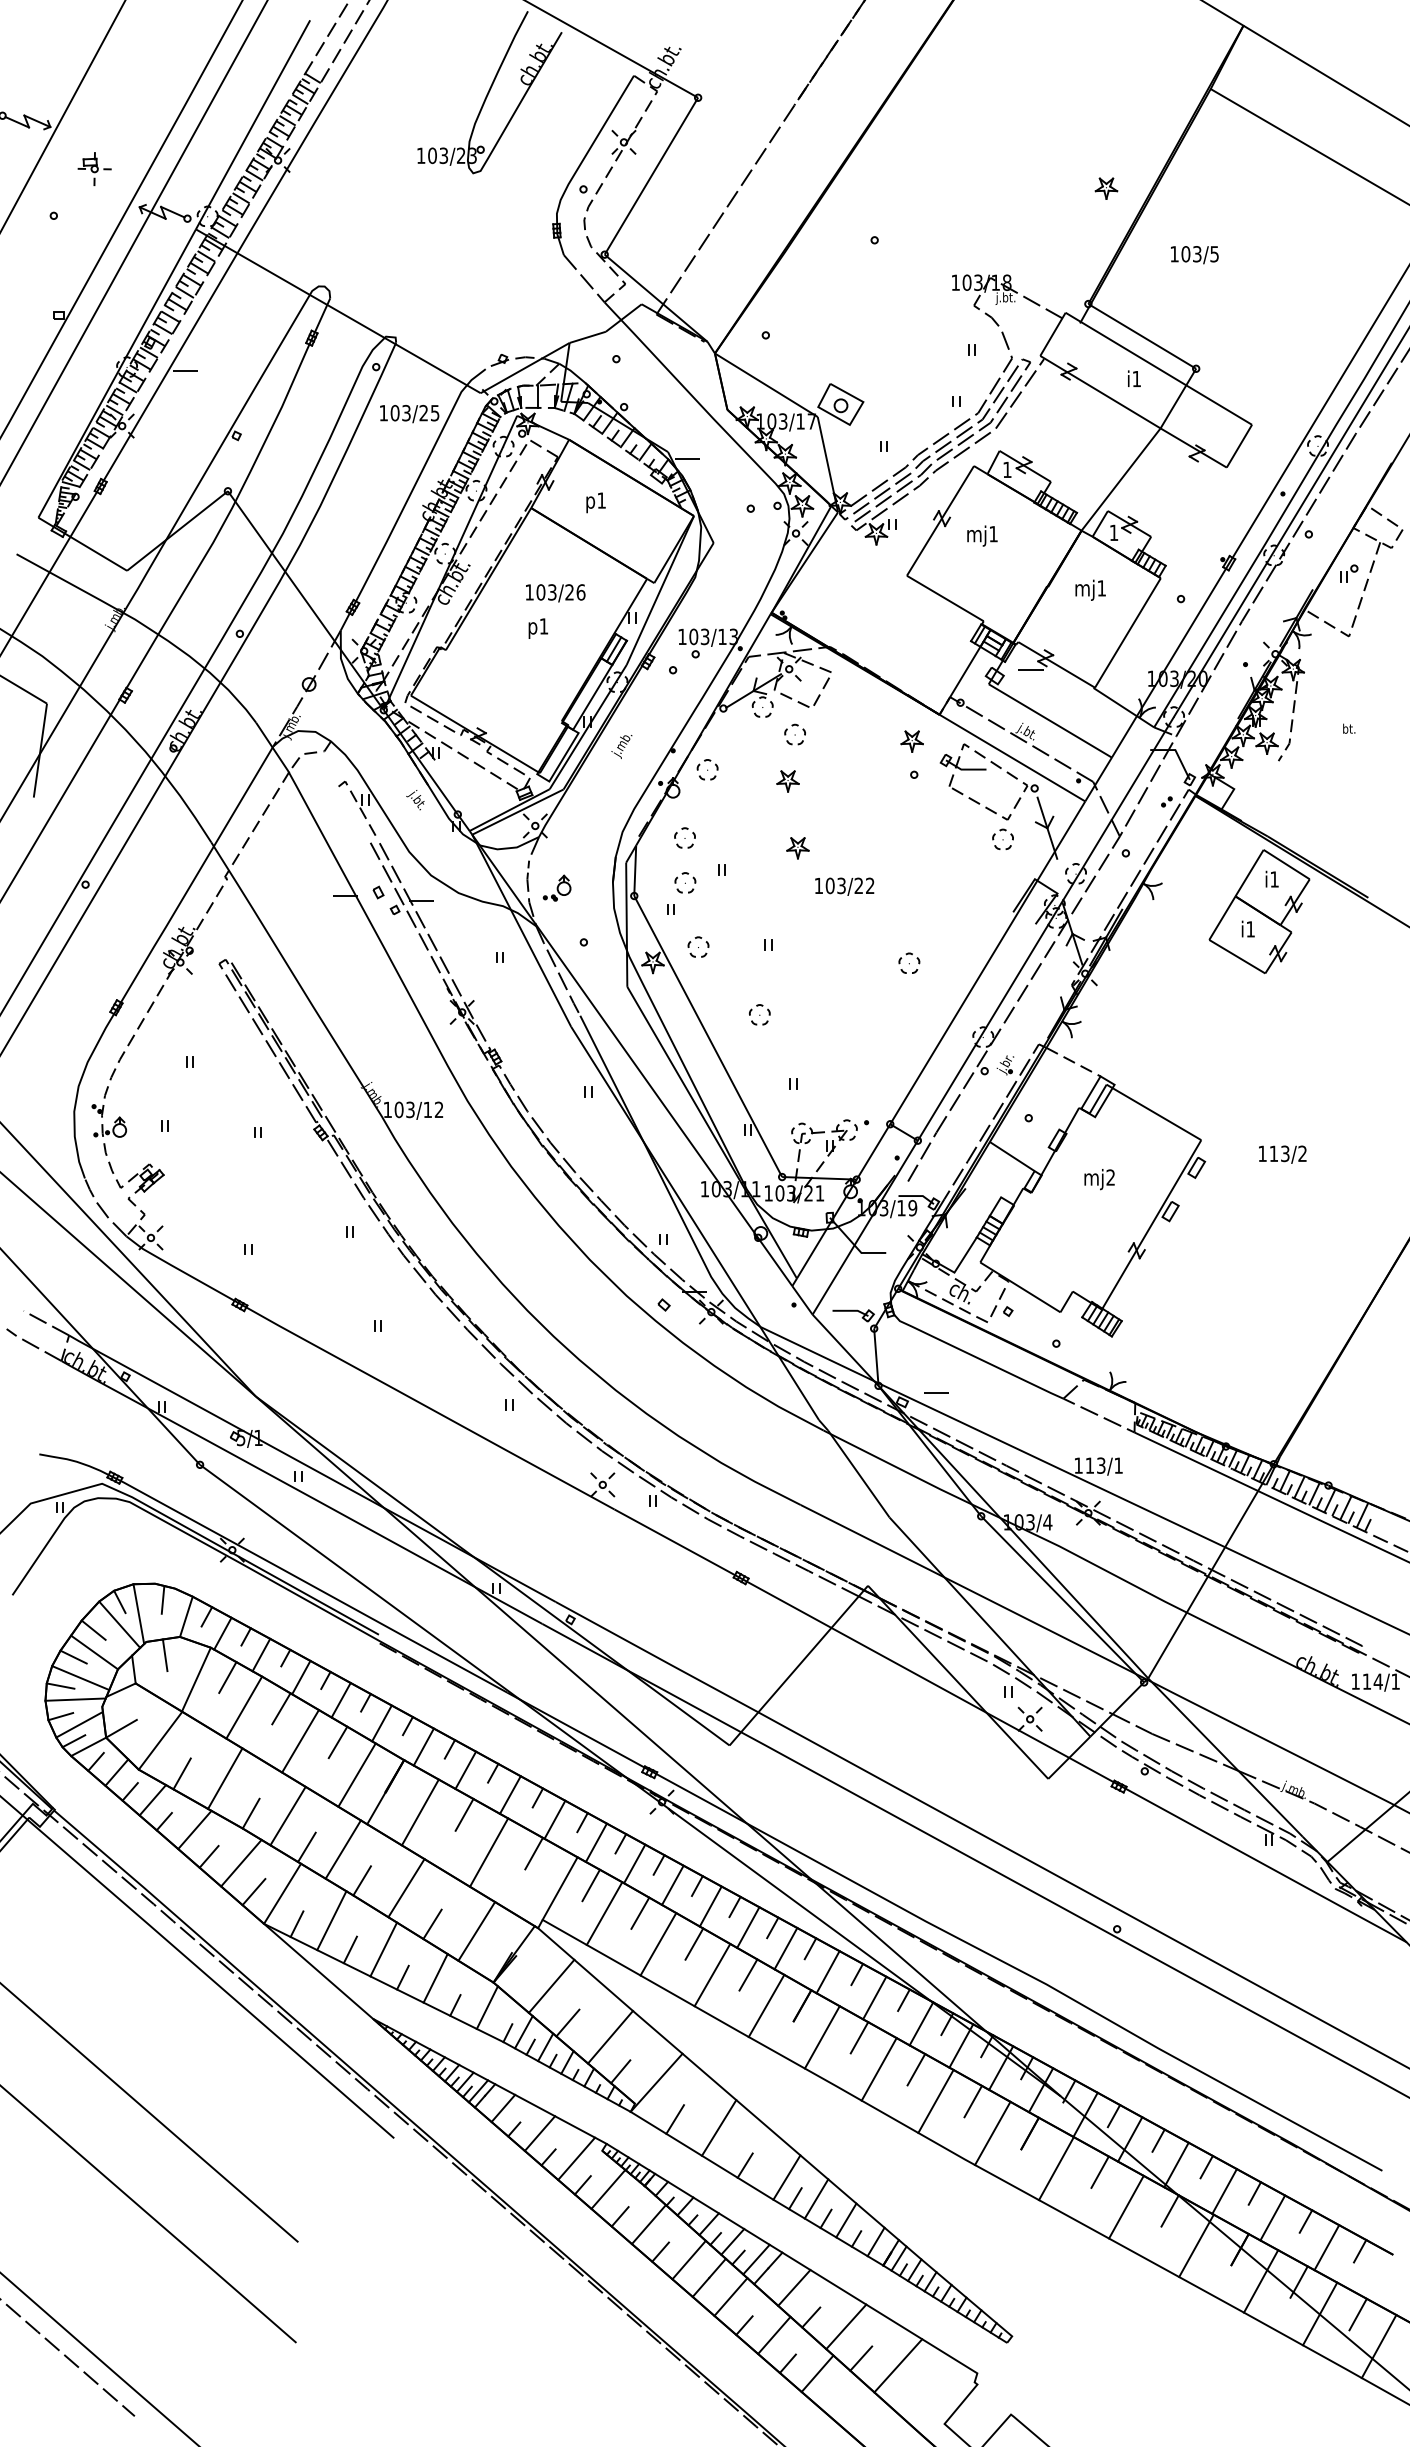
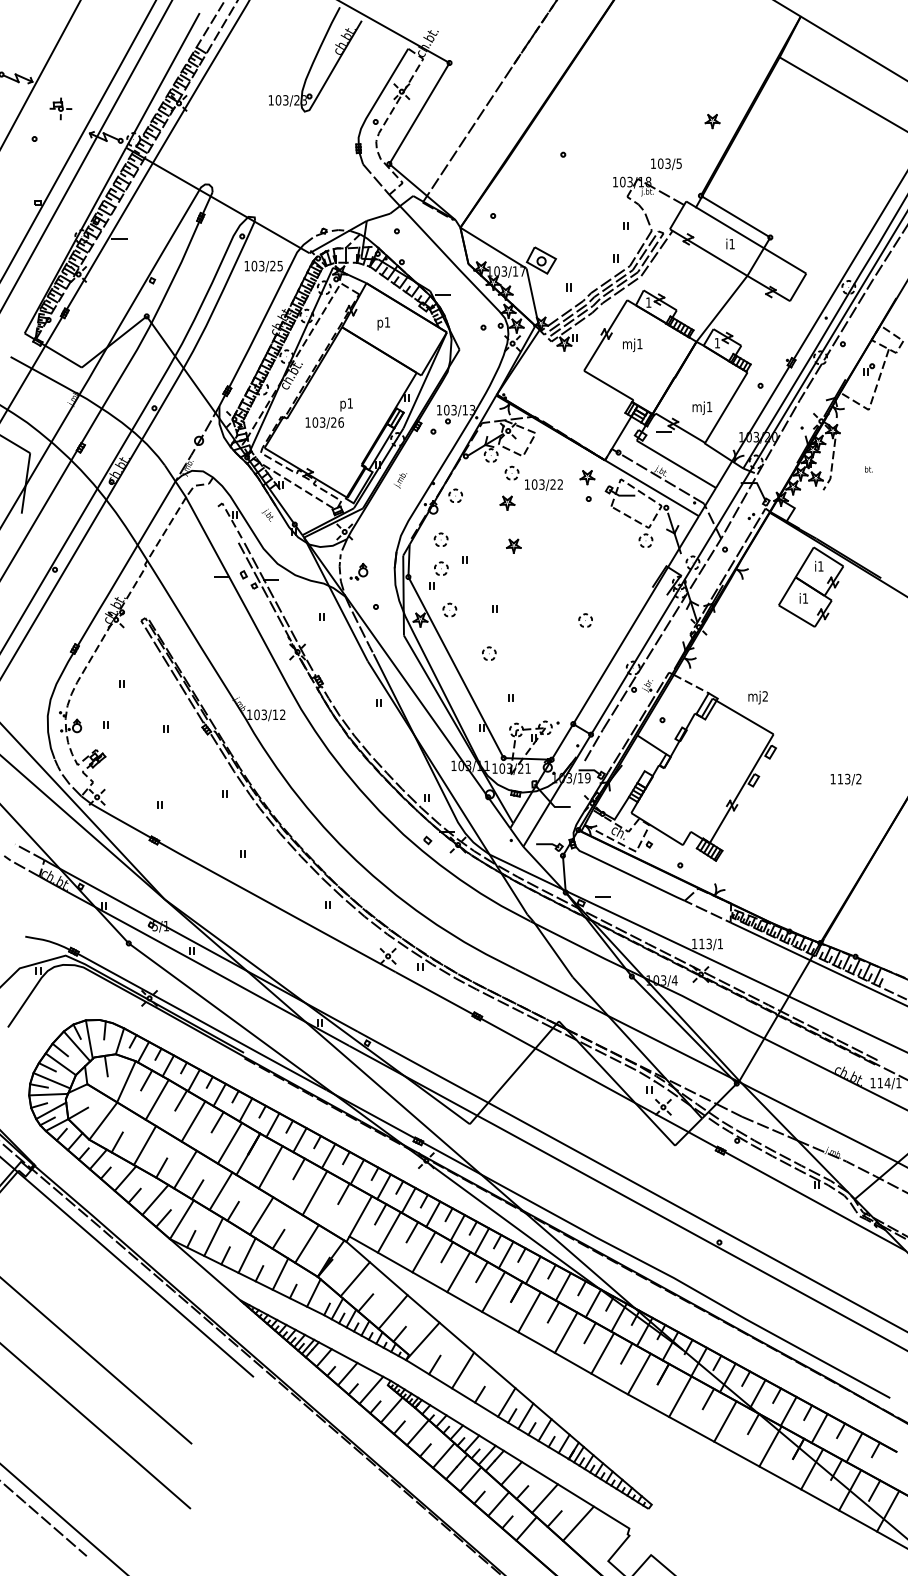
text: (1194, 255) -> (666, 164), moved
text: (1090, 589) -> (702, 407), moved
text: (555, 592) -> (324, 422), moved
text: (843, 885) -> (543, 484), moved
text: (1281, 1154) -> (845, 779), moved
text: (1098, 1179) -> (757, 697), moved

